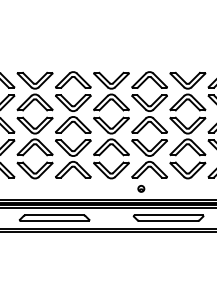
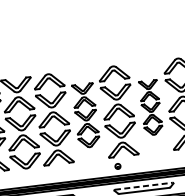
part: (111, 125) -> (86, 115), size x0.7
part: (187, 125) -> (150, 107), size x0.6
line: (169, 215) -> (144, 186), solid -> dashed

